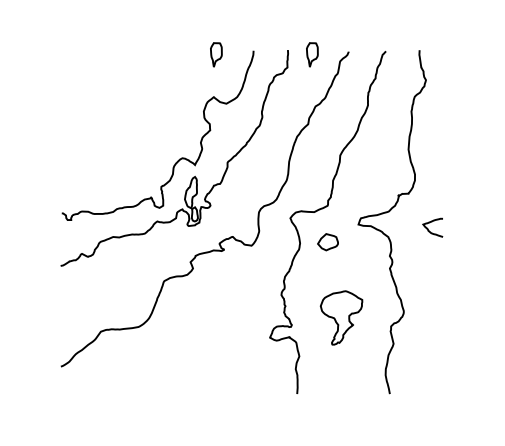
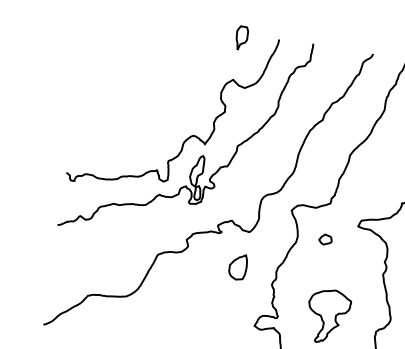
part: (312, 54) -> (336, 51), removed
part: (327, 242) -> (324, 239), size x0.62
part: (245, 281) -> (238, 266), added

